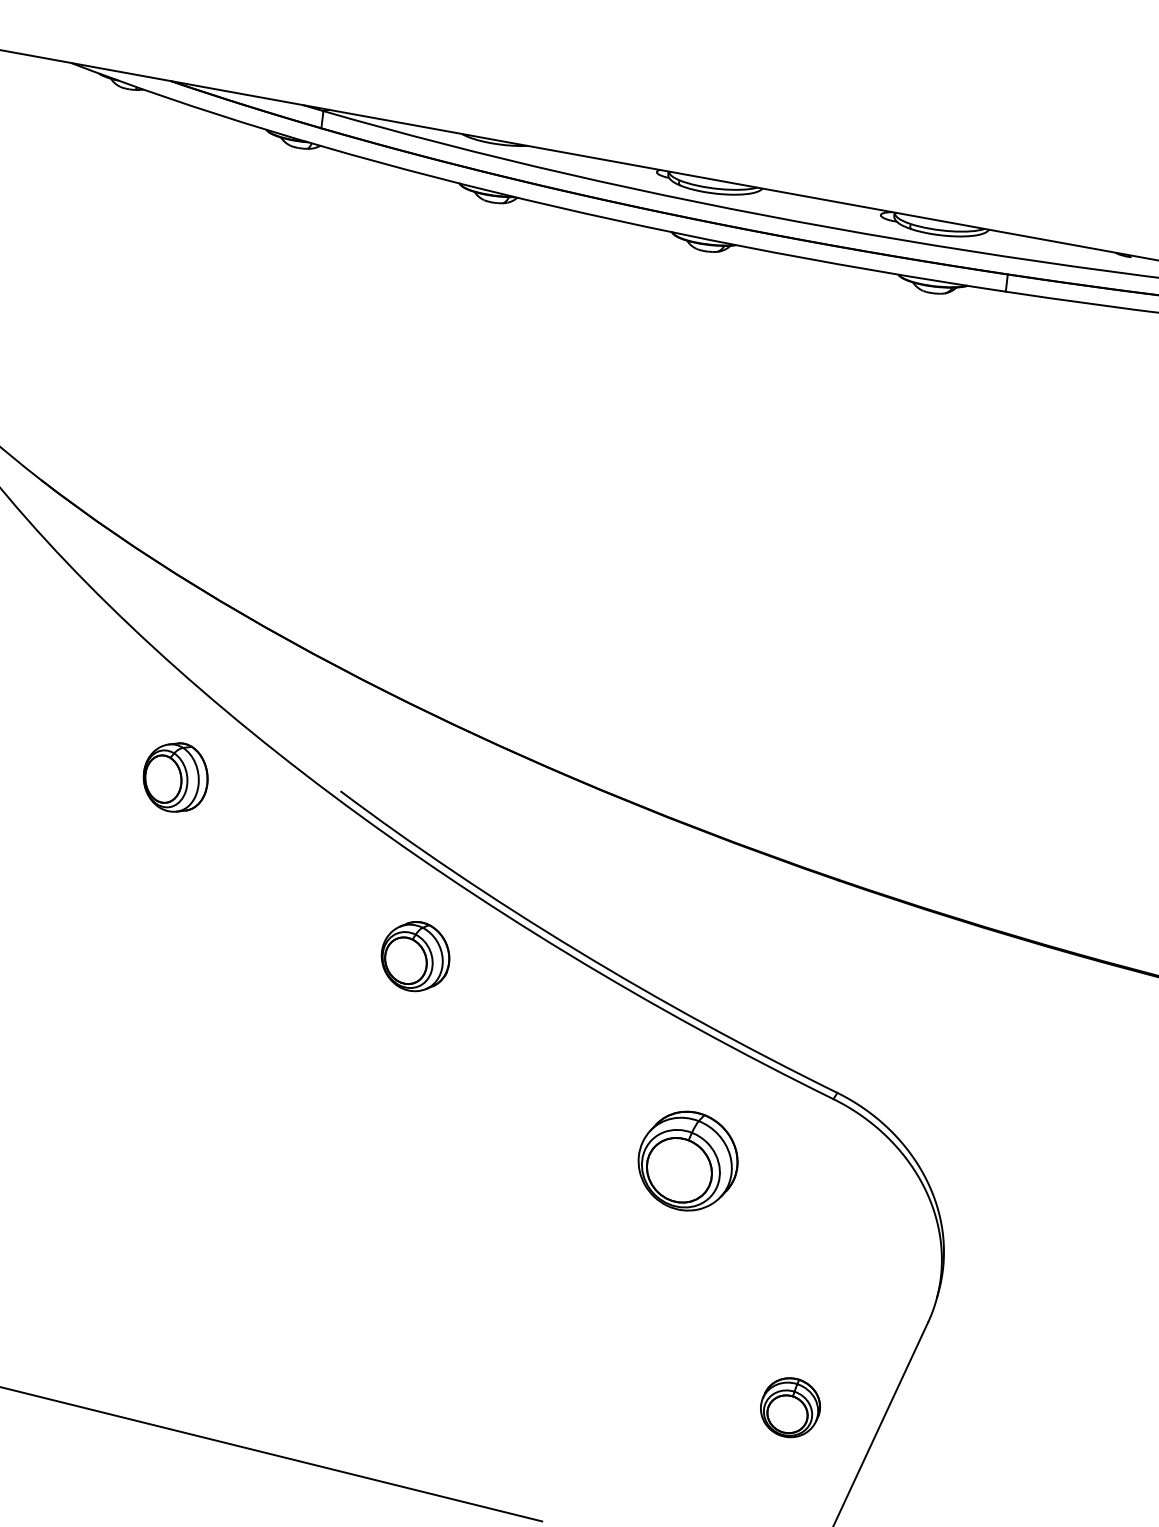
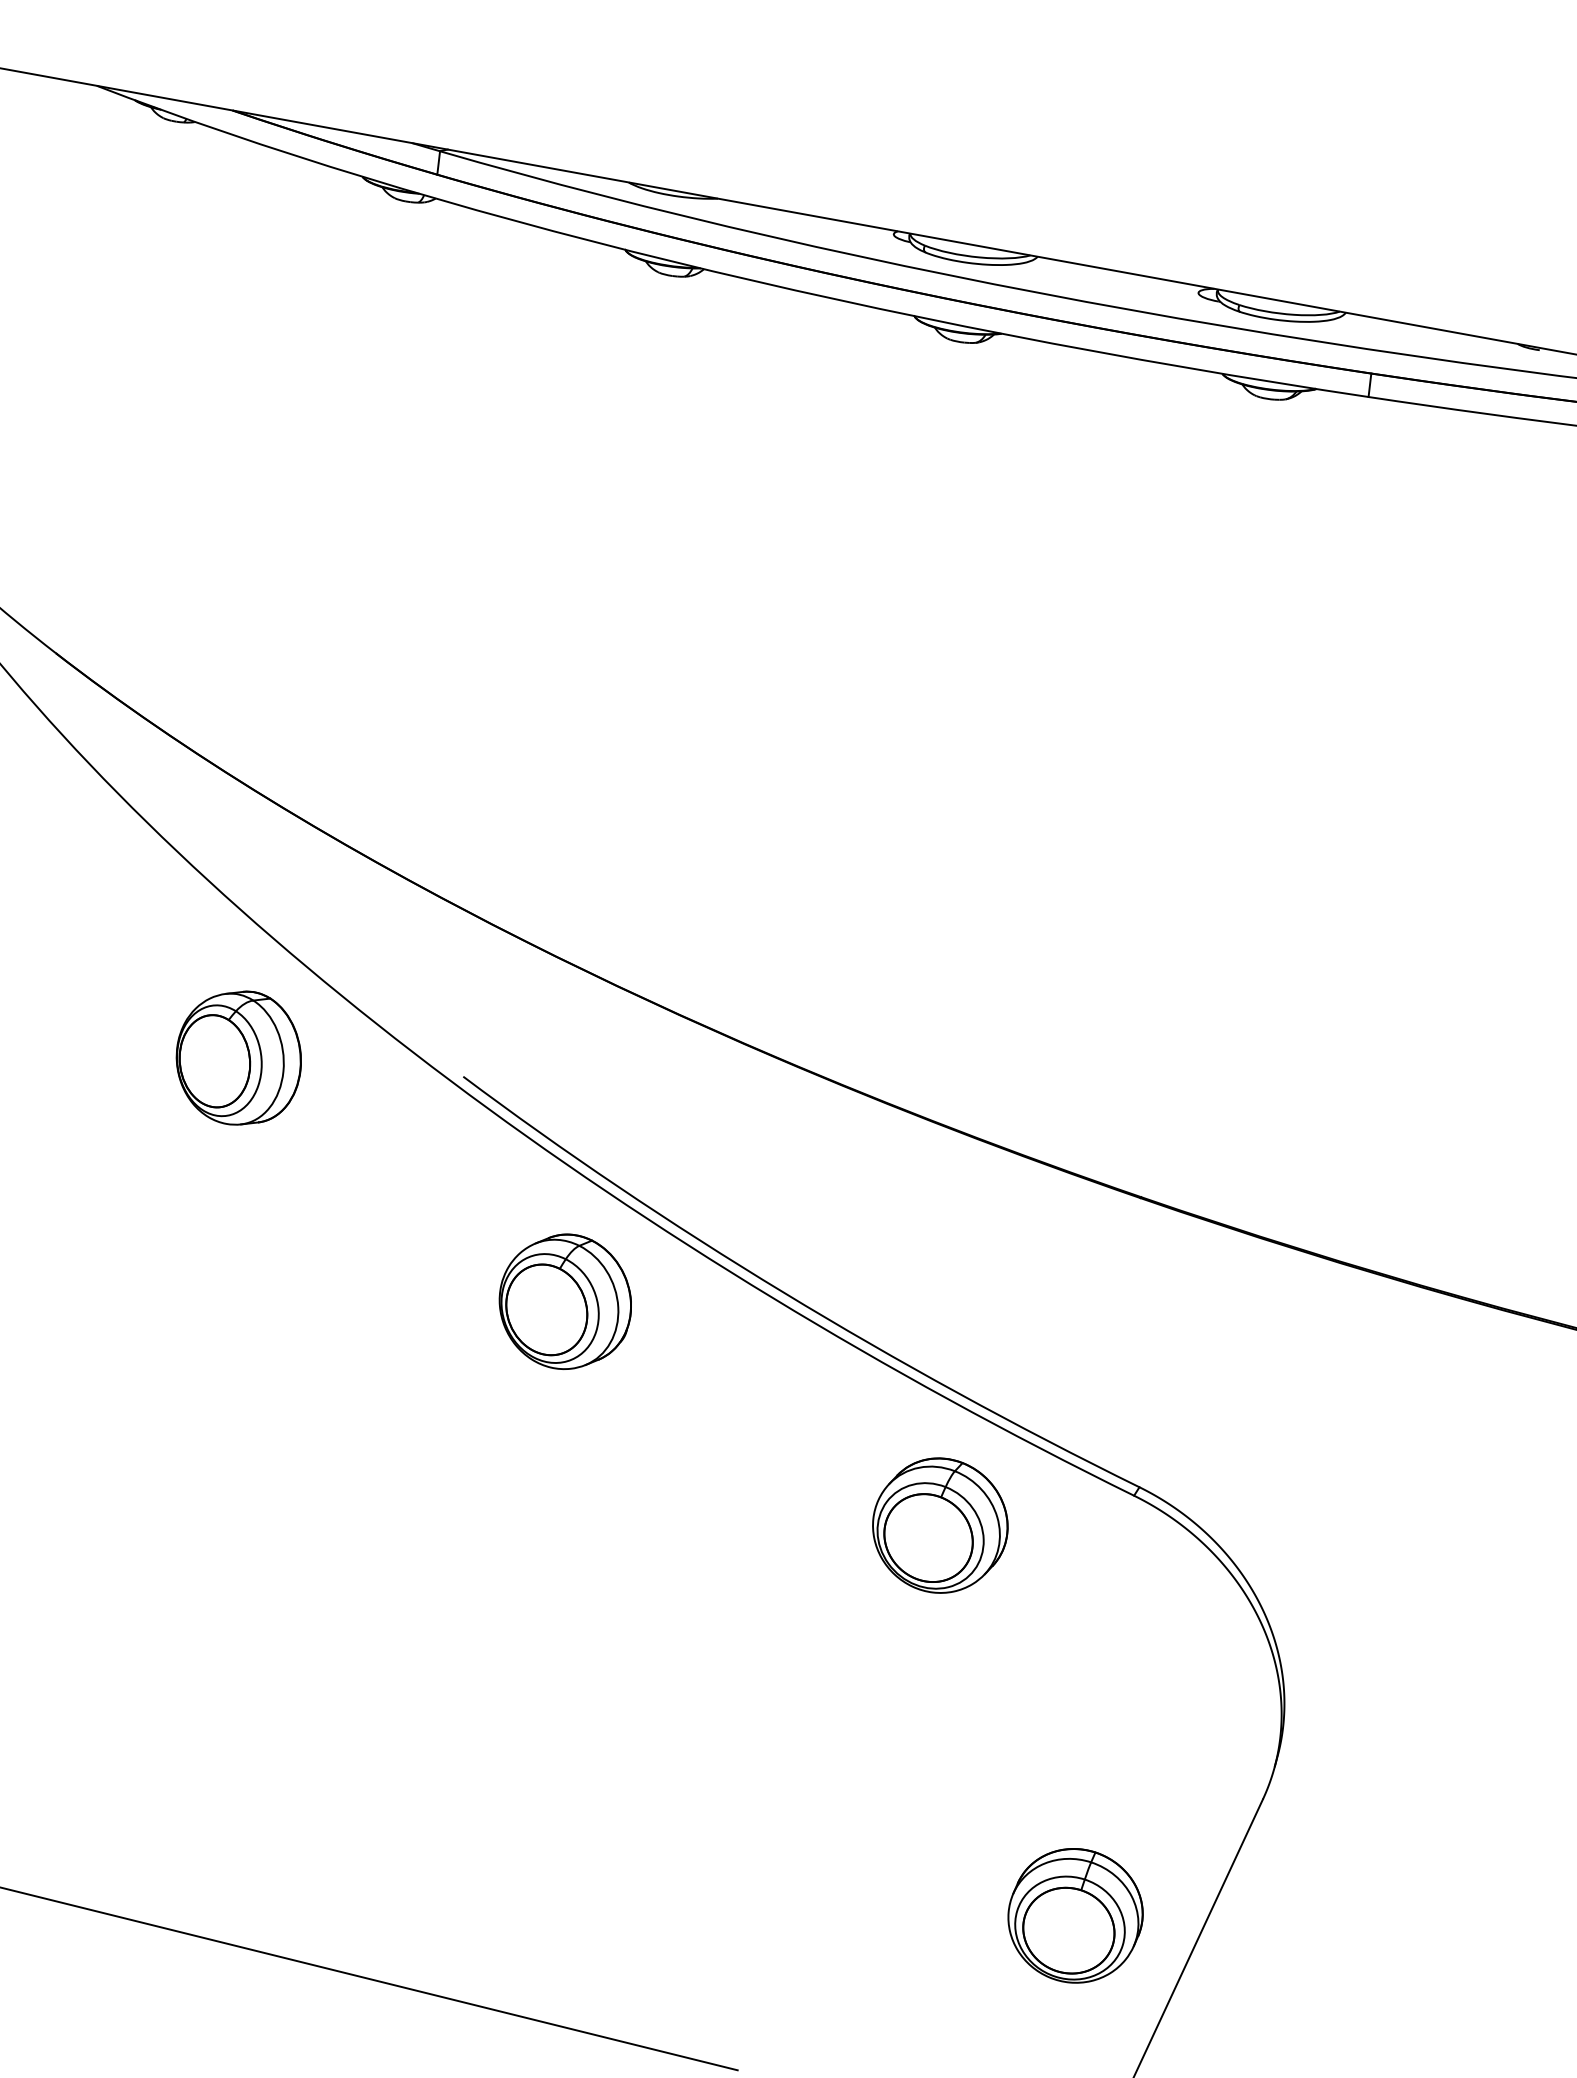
part: (175, 777) -> (238, 1058), size x1.43
part: (415, 956) -> (565, 1301), size x1.43
part: (687, 1160) -> (939, 1524), moved
part: (790, 1407) -> (1075, 1915), size x1.67

